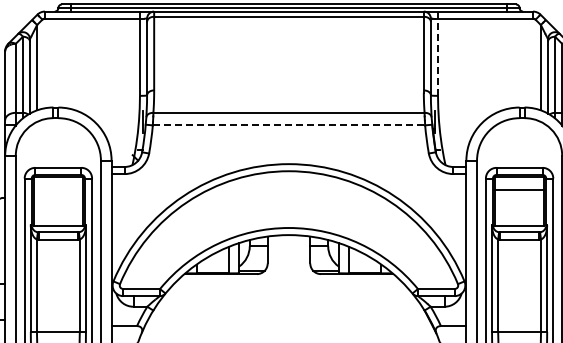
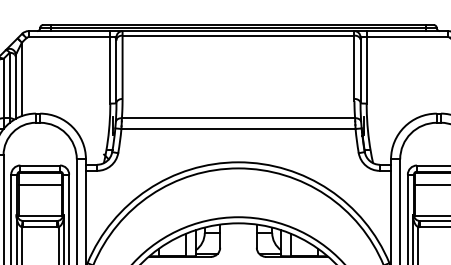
line: (438, 53) -> (367, 67), dashed -> solid
line: (289, 125) -> (238, 129), dashed -> solid
line: (58, 190) -> (40, 184), added

